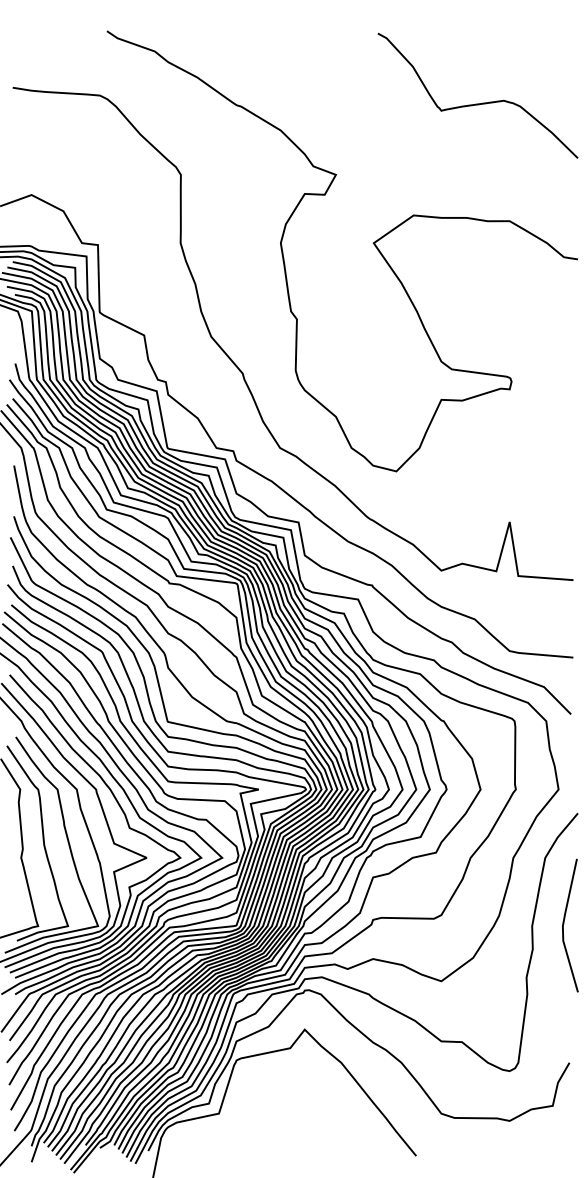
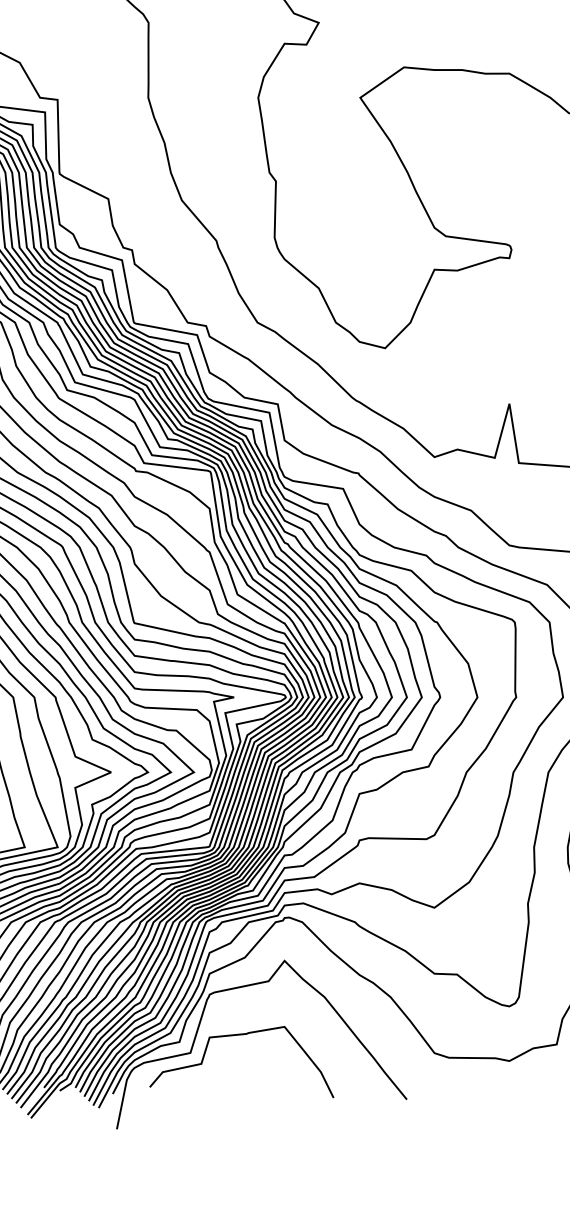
curve: (260, 1098) -> (235, 1036), added

